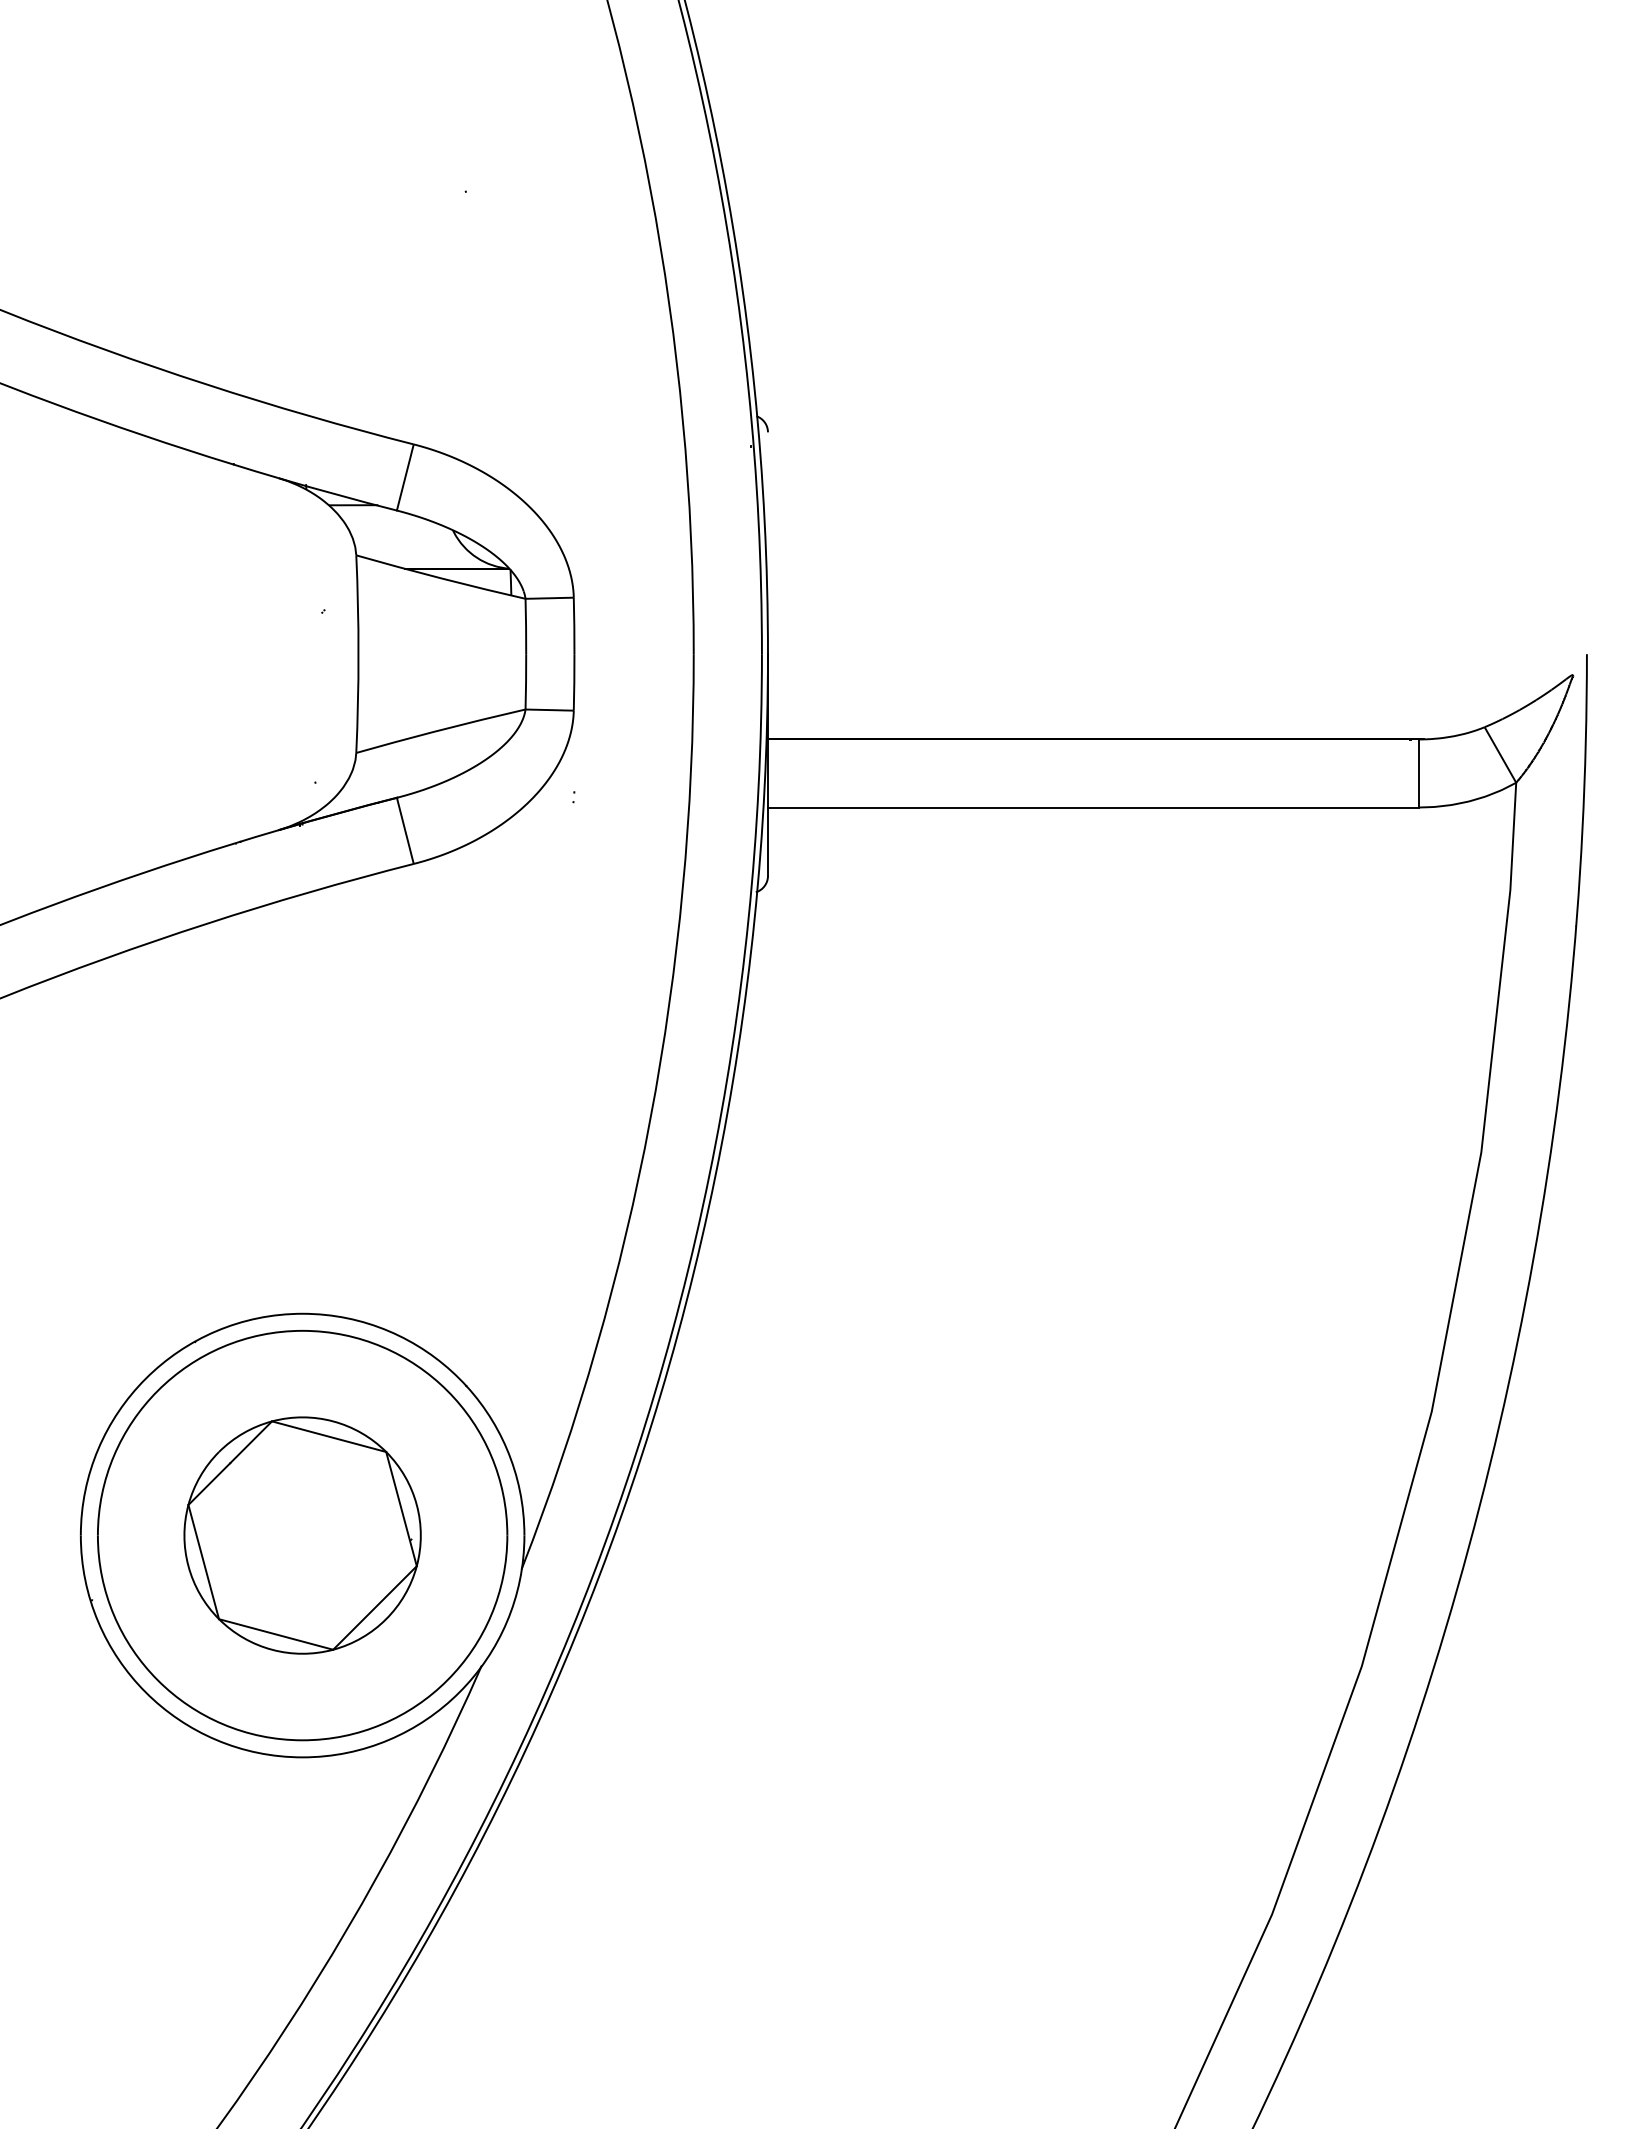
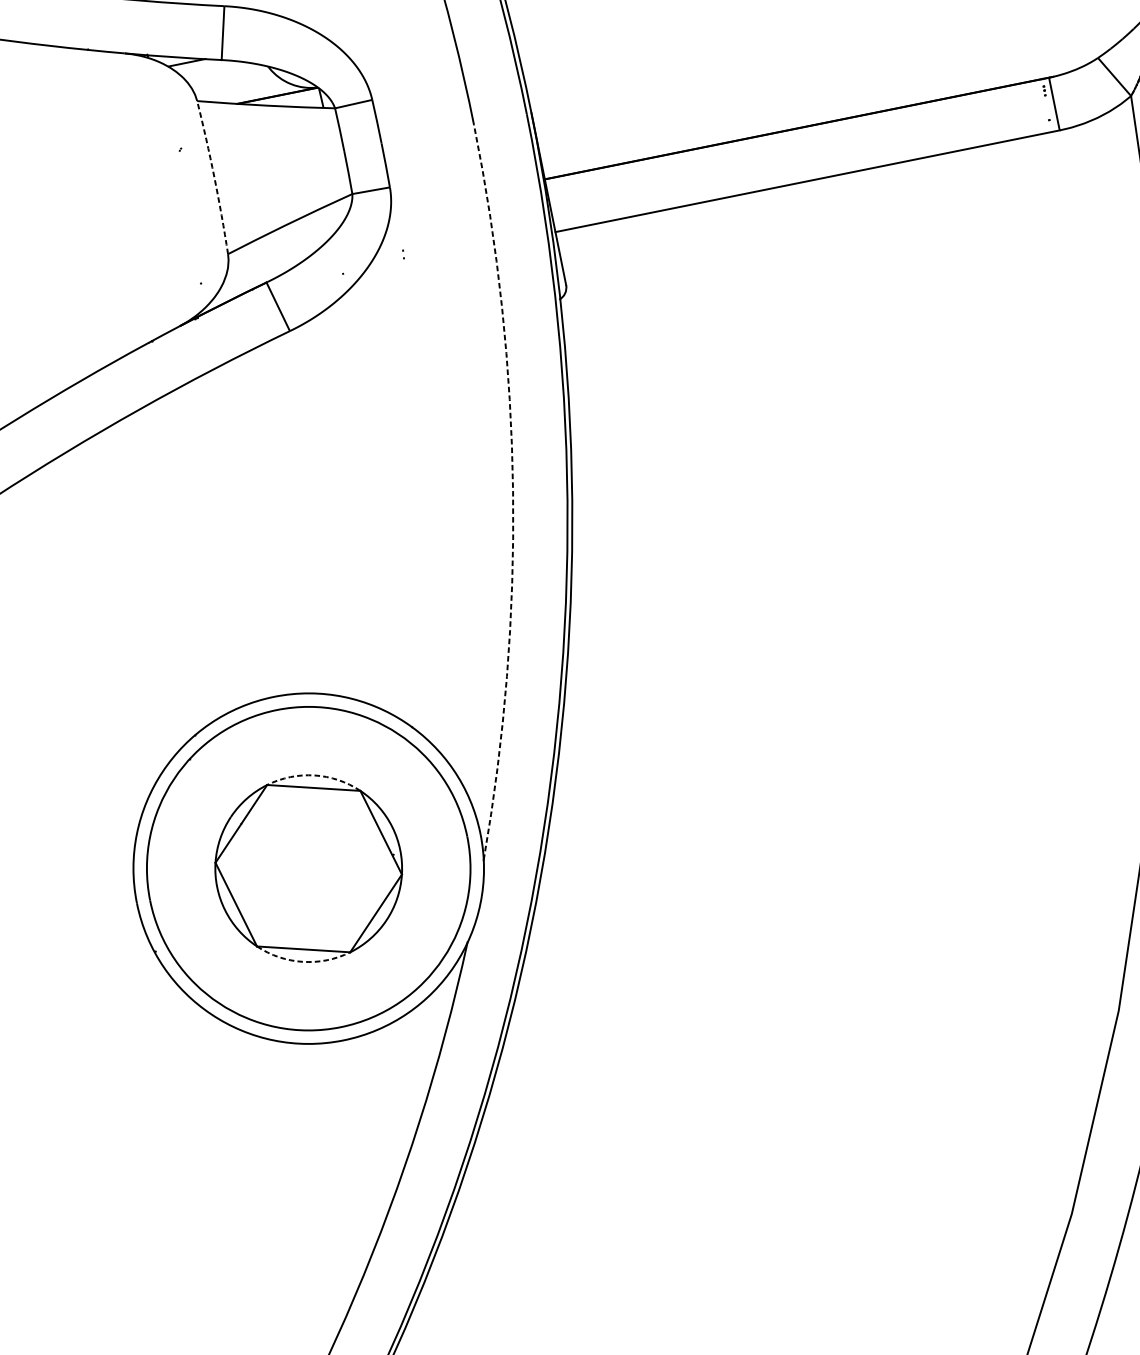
arc: (358, 654) -> (214, 177), solid -> dashed
arc: (650, 1119) -> (513, 492), solid -> dashed
arc: (333, 1421) -> (314, 775), solid -> dashed
arc: (272, 1649) -> (303, 961), solid -> dashed

